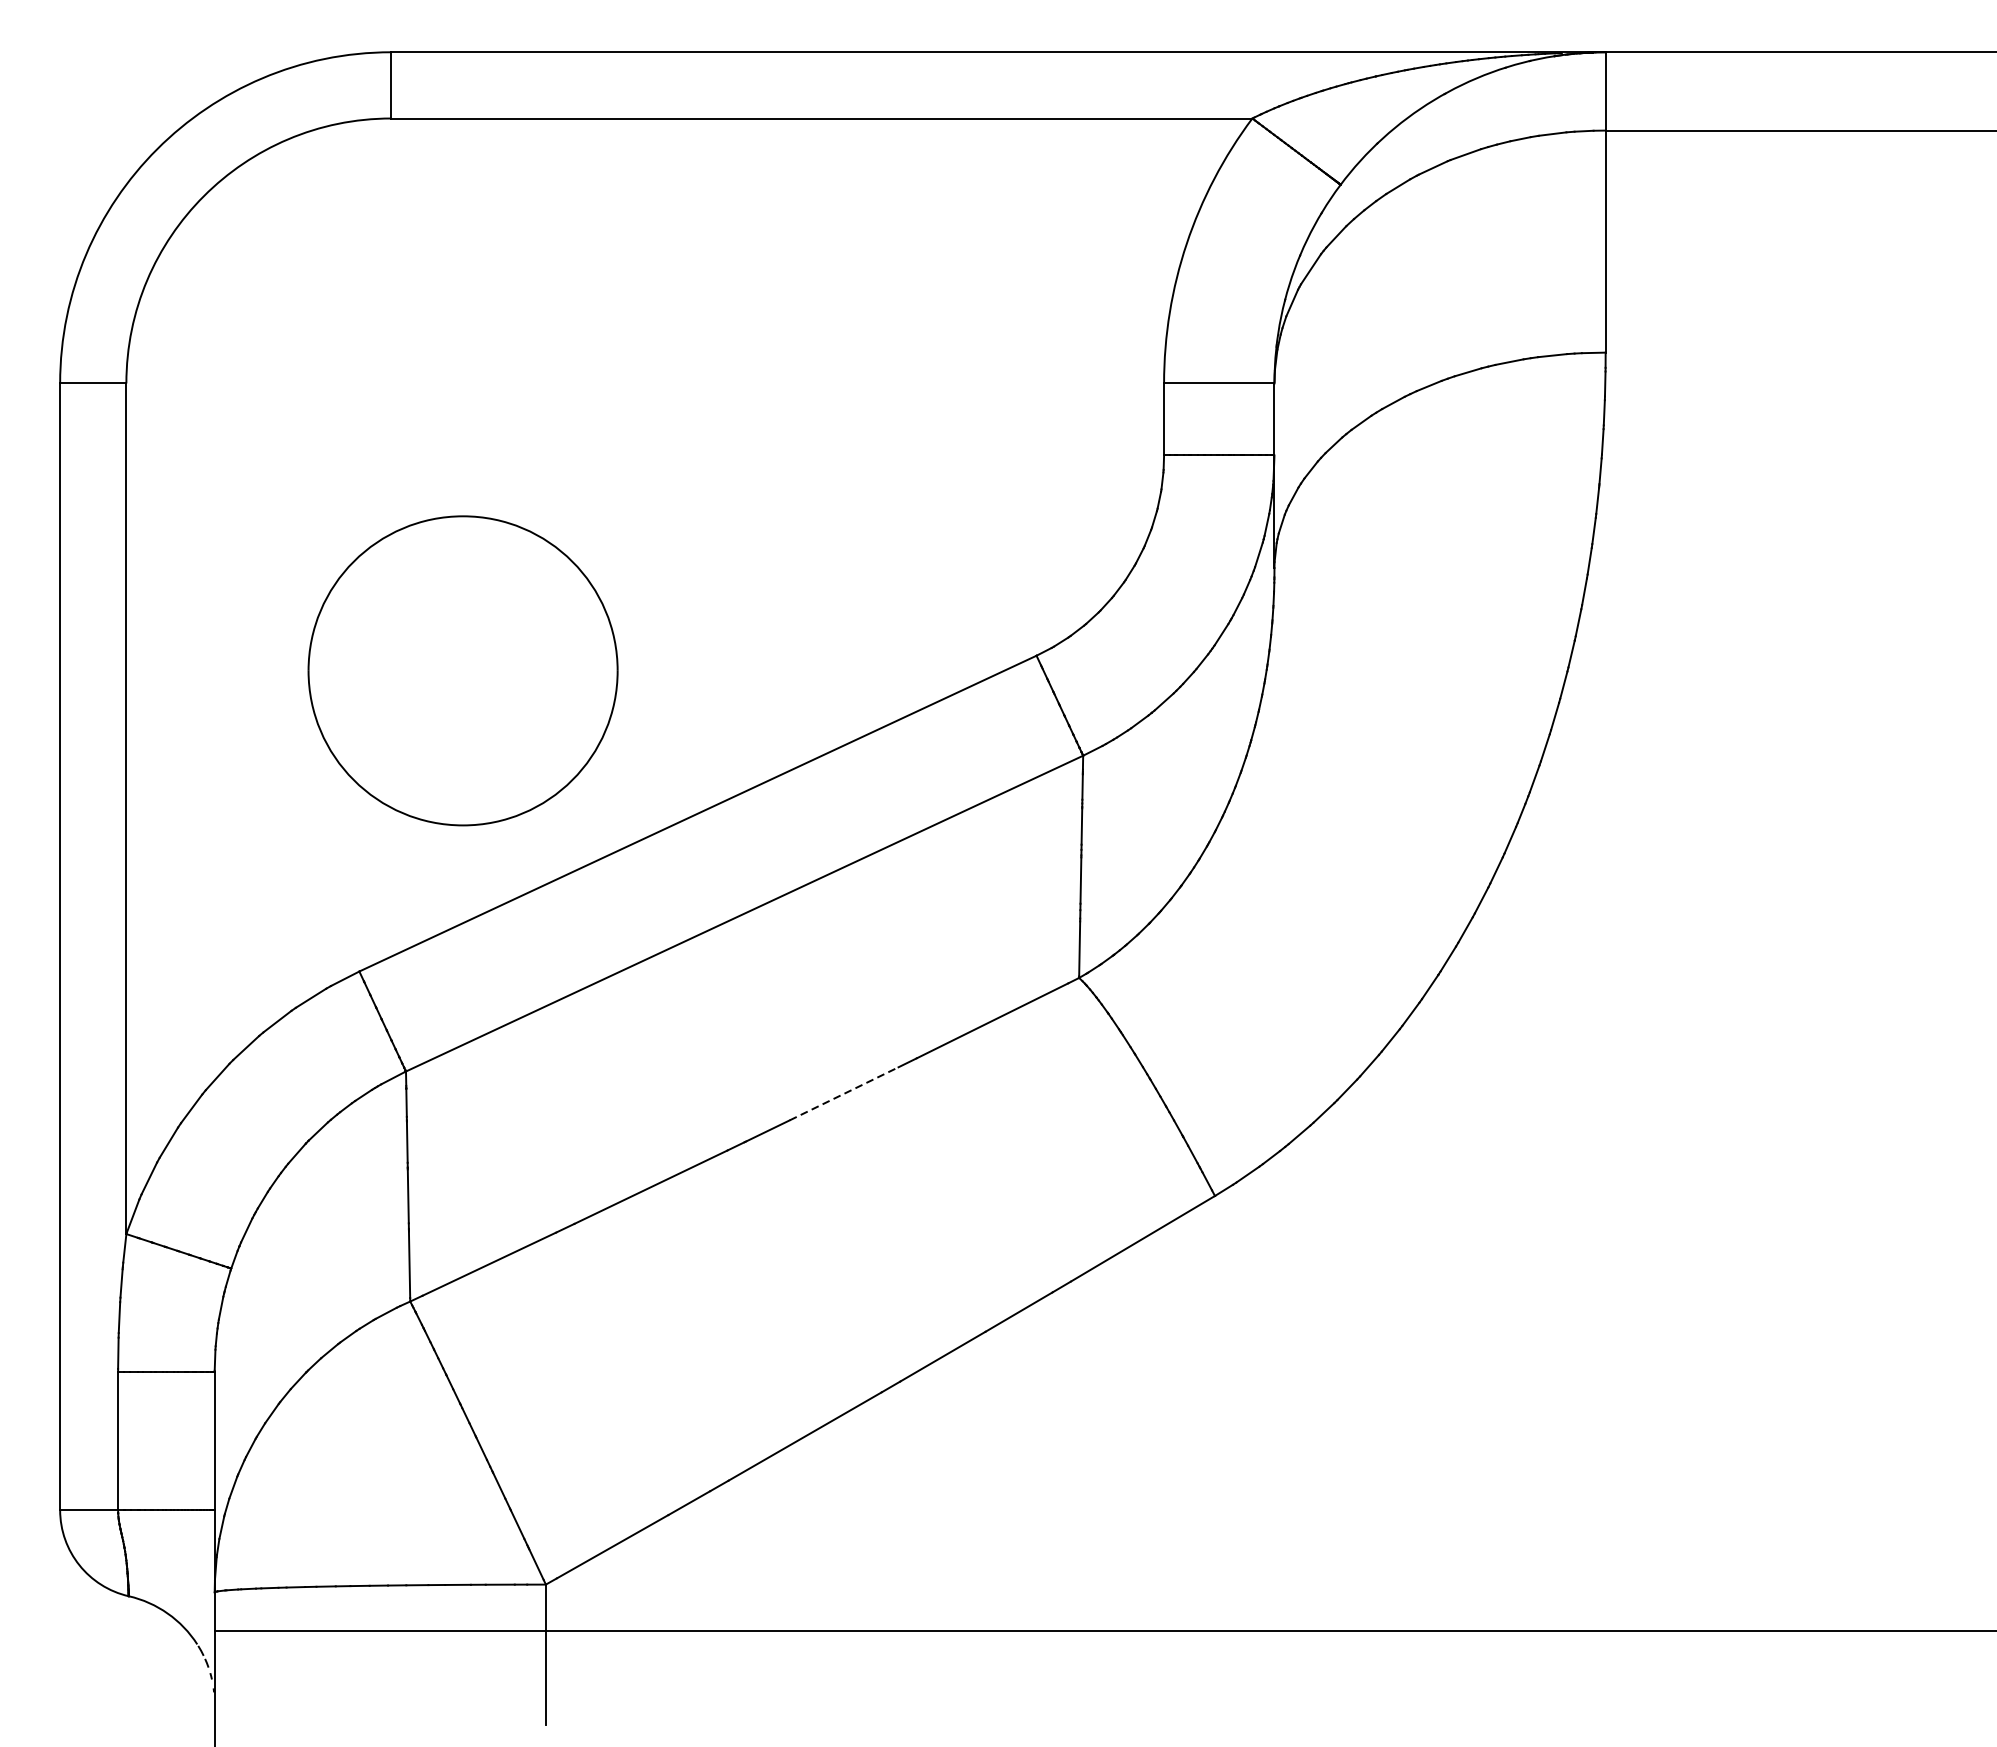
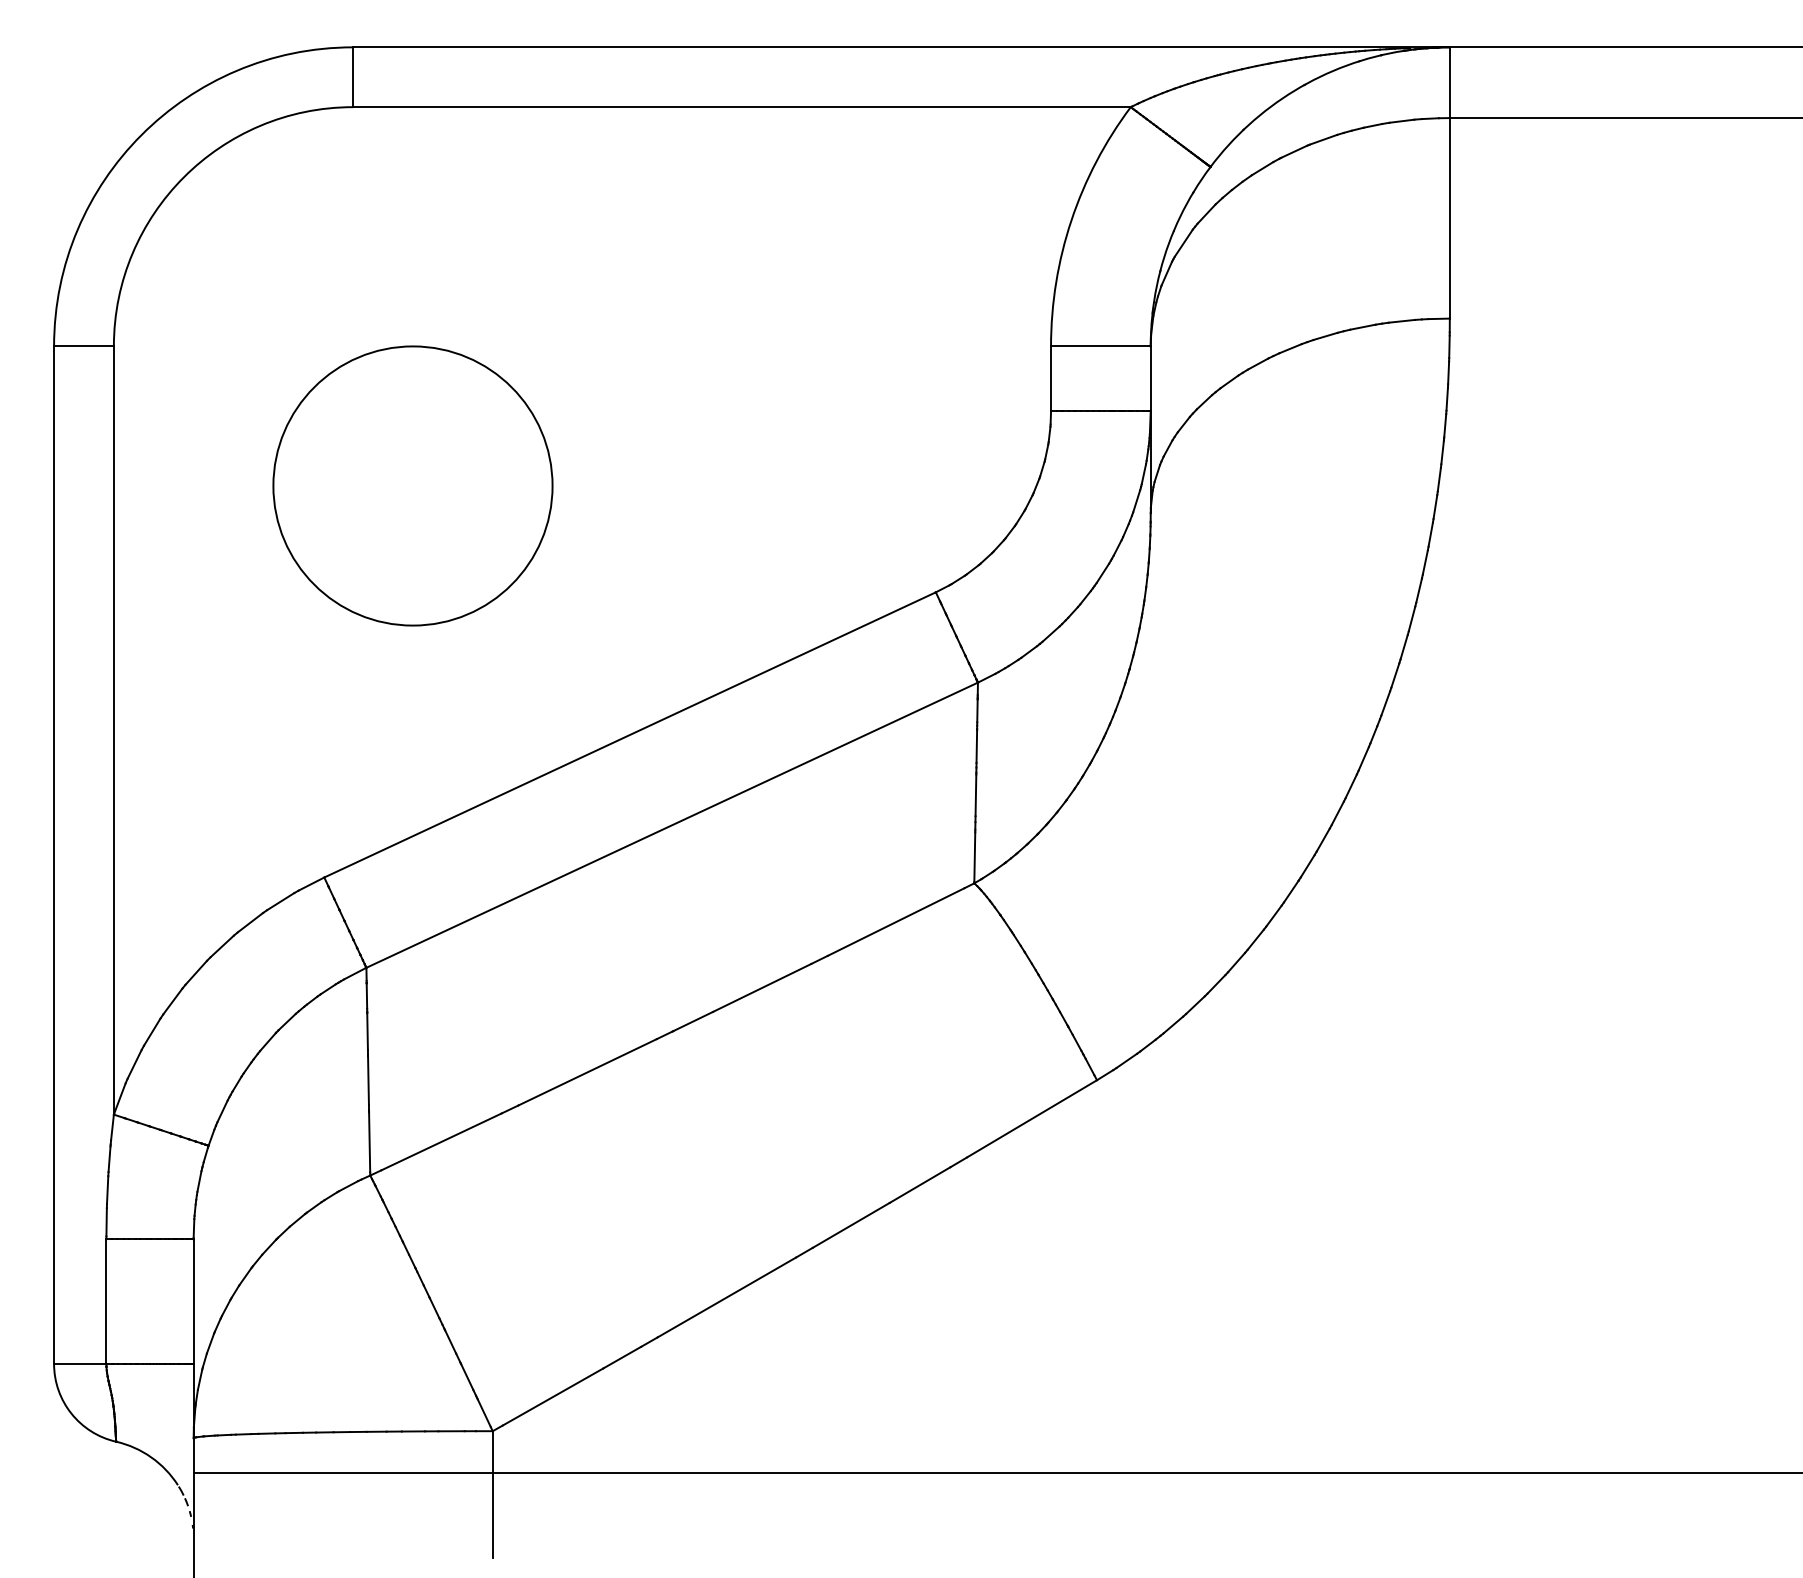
part: (462, 670) -> (412, 485), moved
line: (844, 1093) -> (762, 987), dashed -> solid

